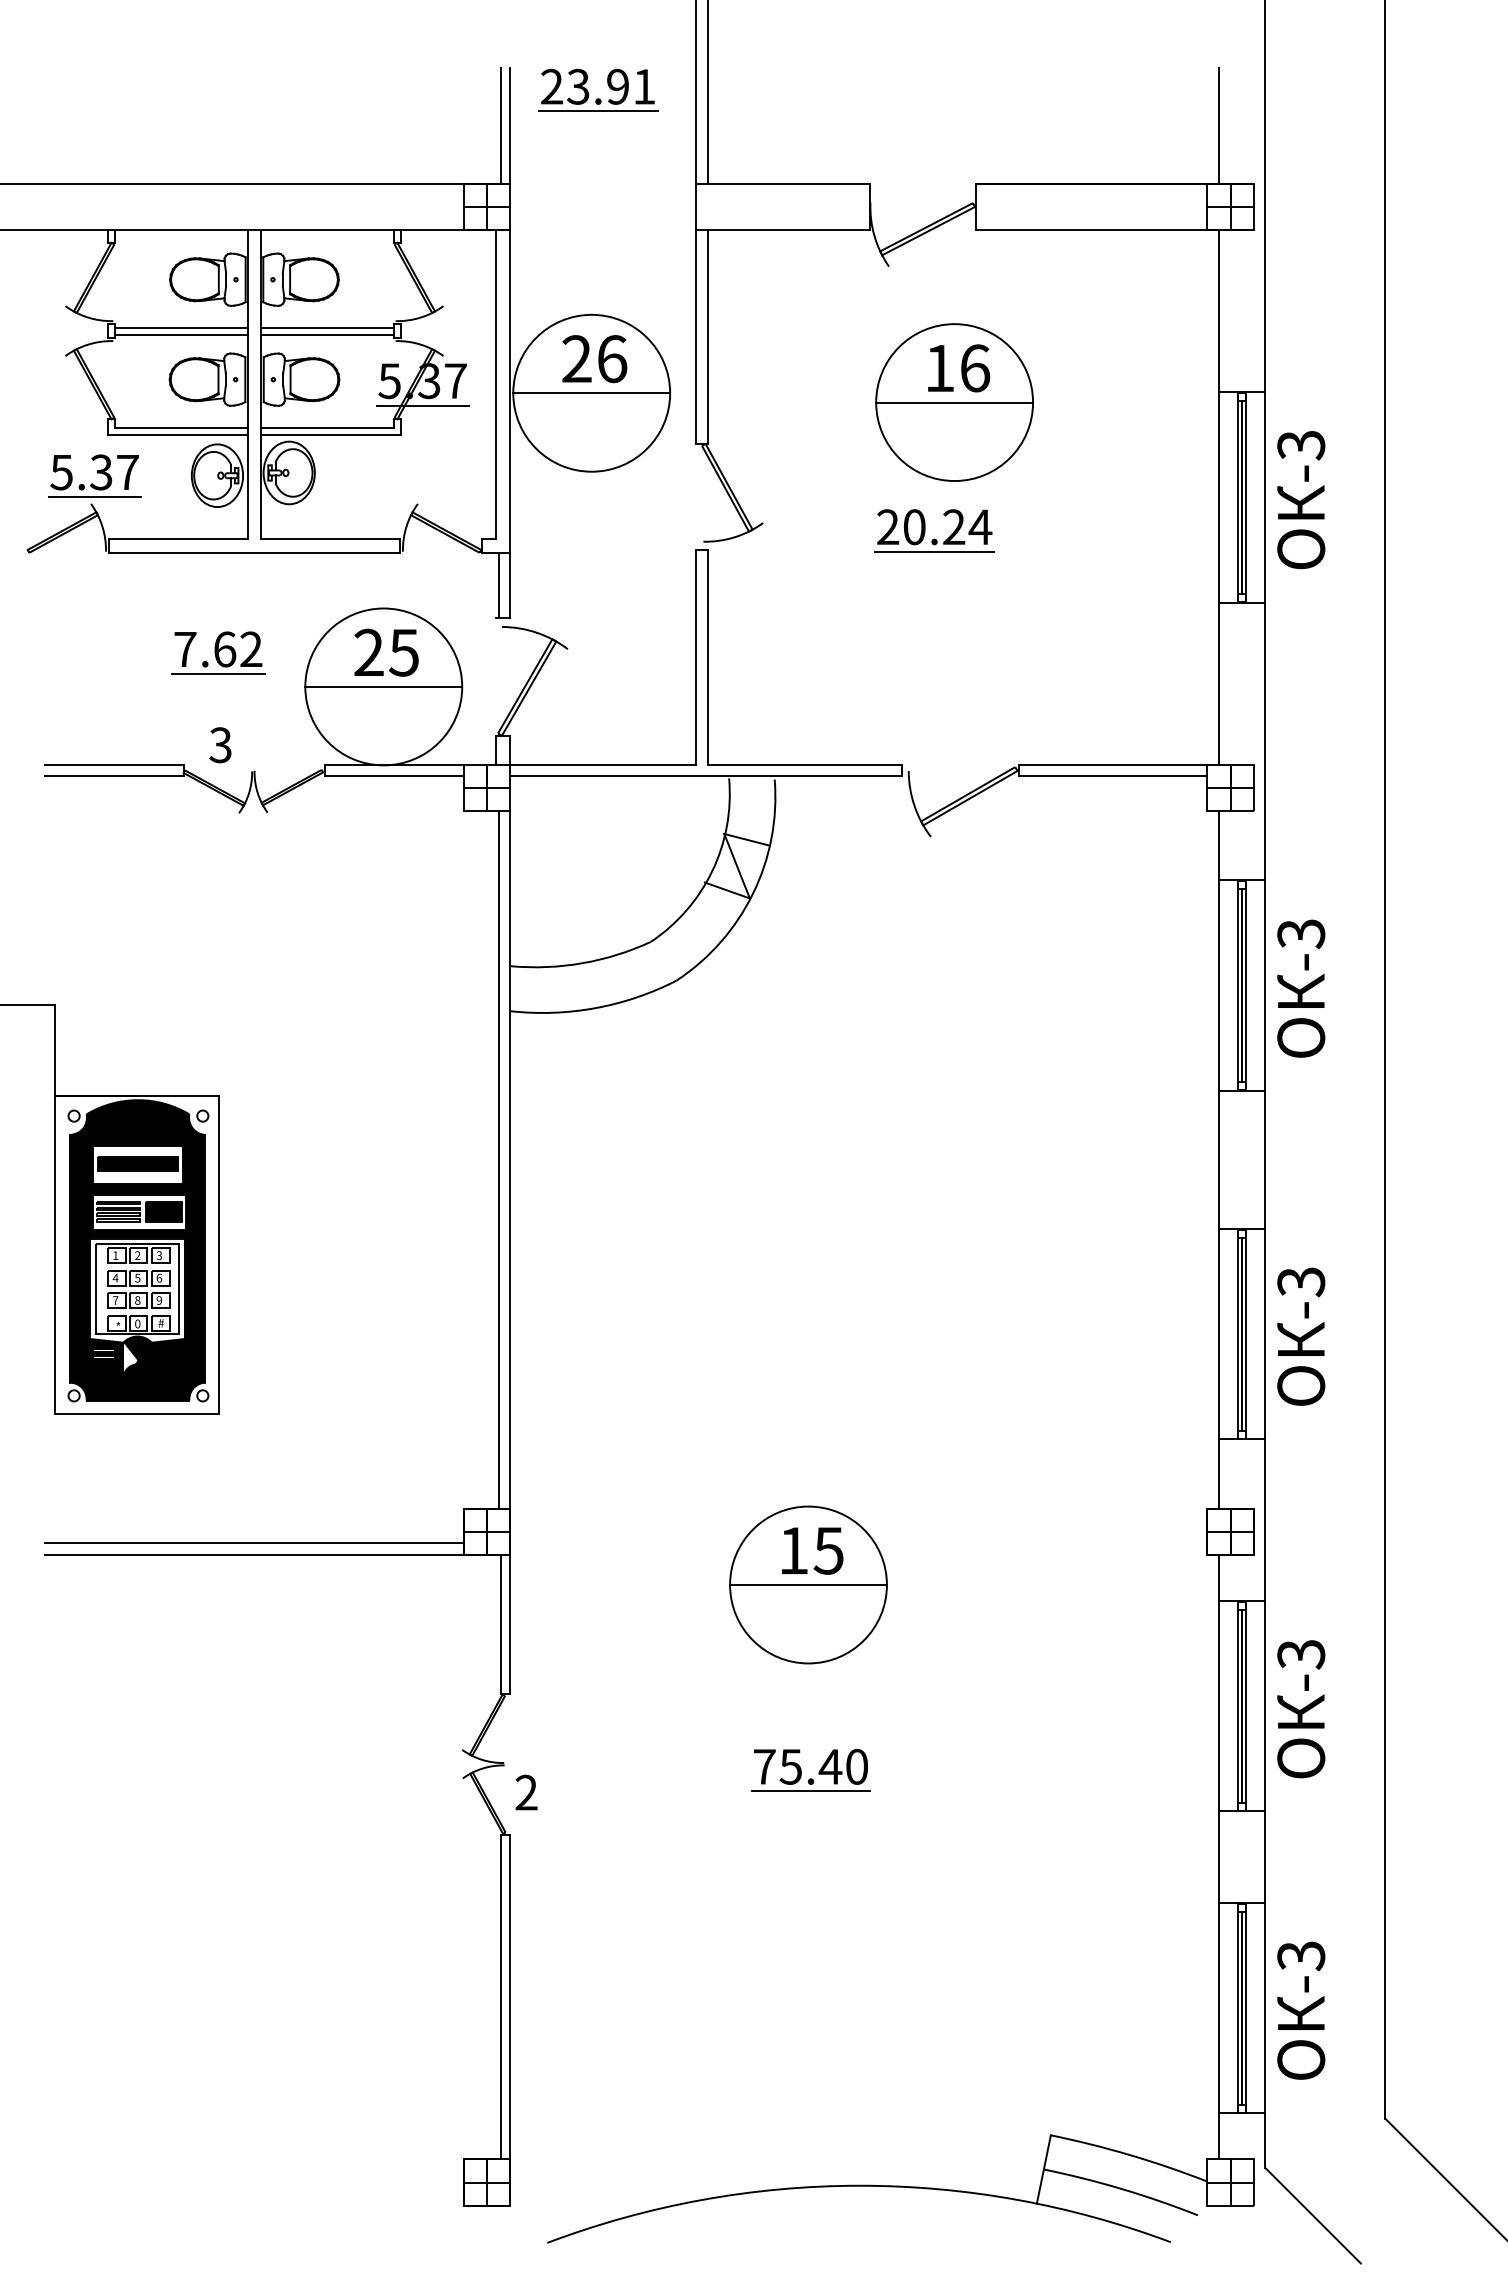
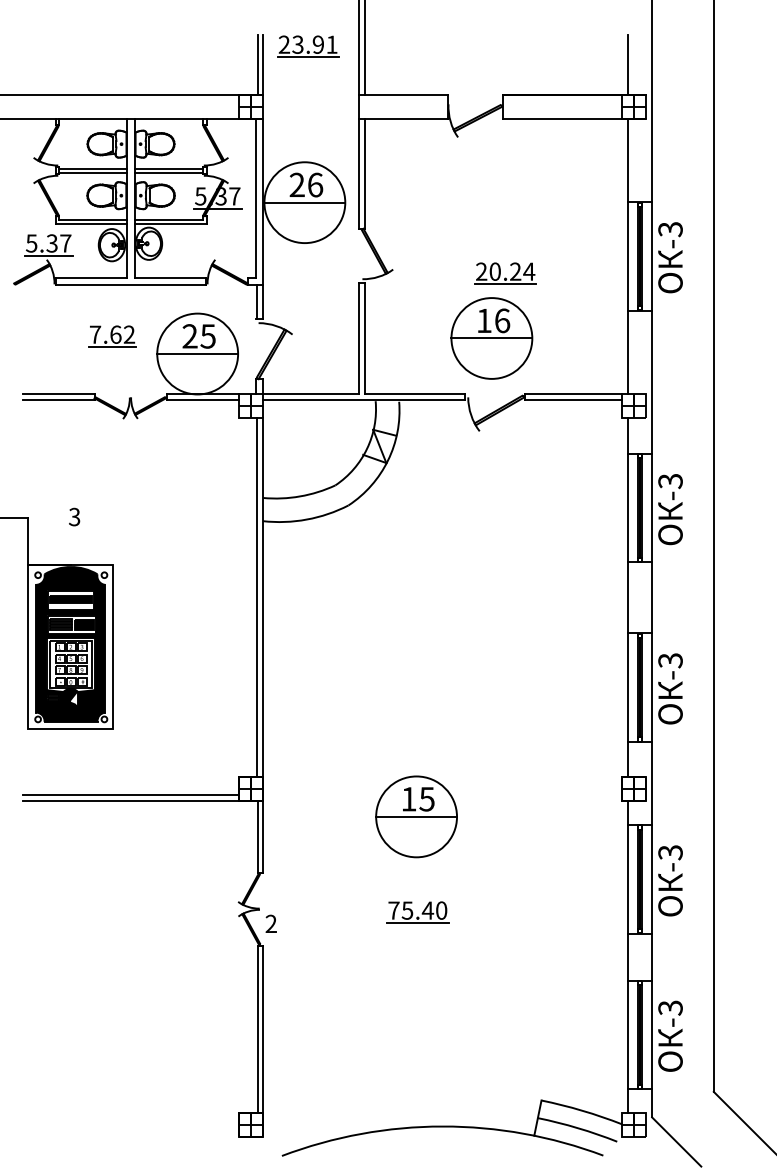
part: (953, 402) -> (491, 338), moved
part: (934, 530) -> (505, 273), moved
text: (220, 744) -> (74, 516), moved

